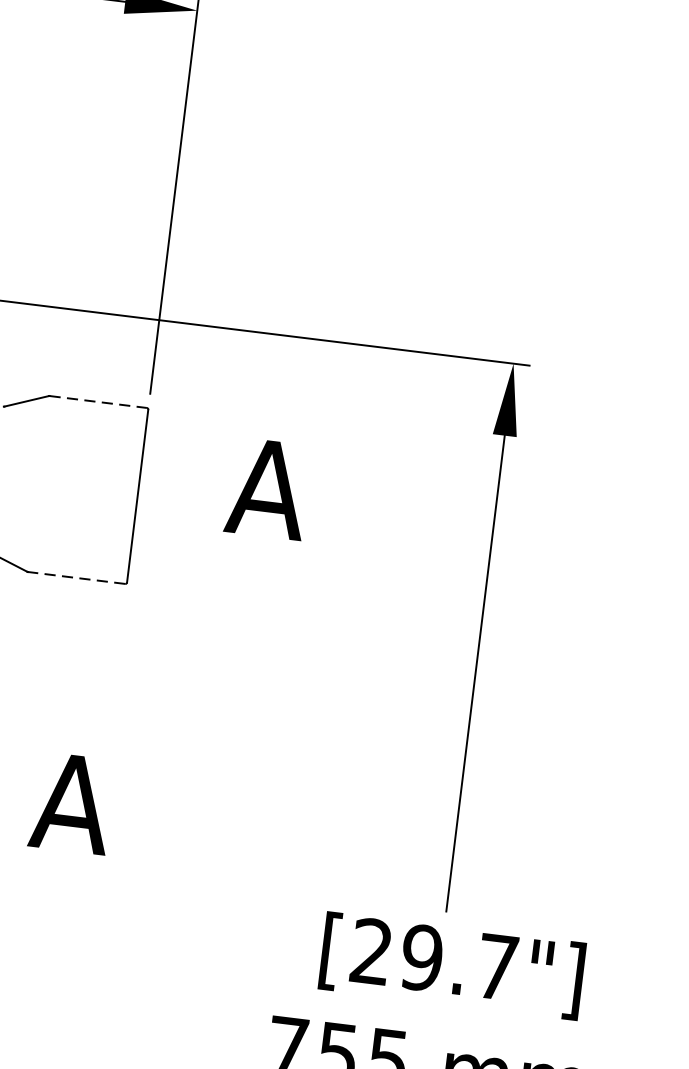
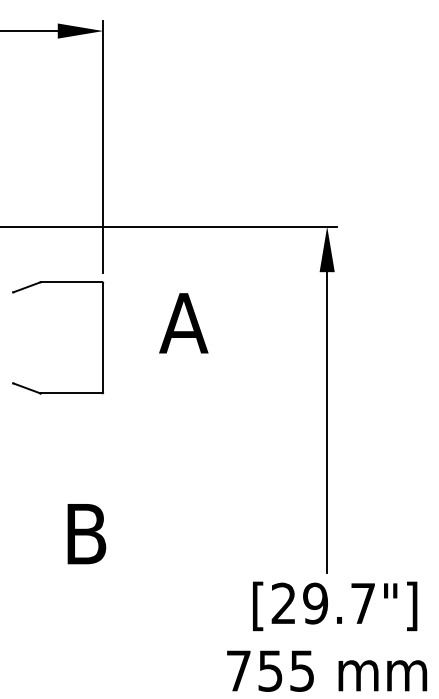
line: (98, 402) -> (71, 282), dashed -> solid
line: (76, 578) -> (71, 393), dashed -> solid
text: (71, 803) -> (85, 534), A -> B

